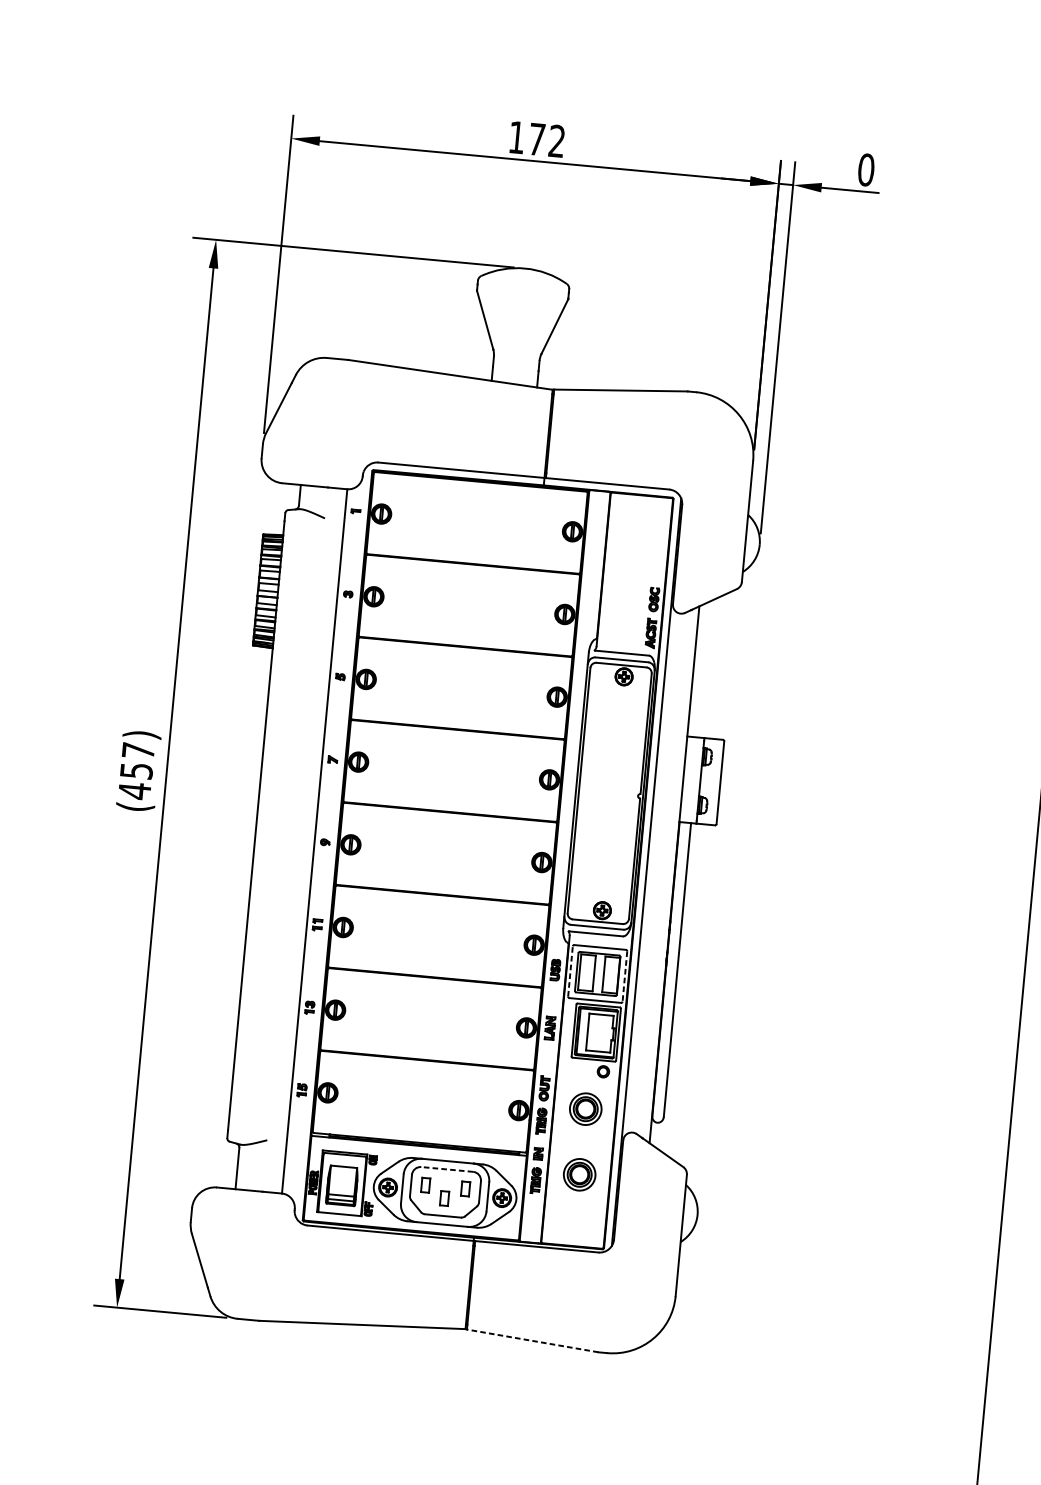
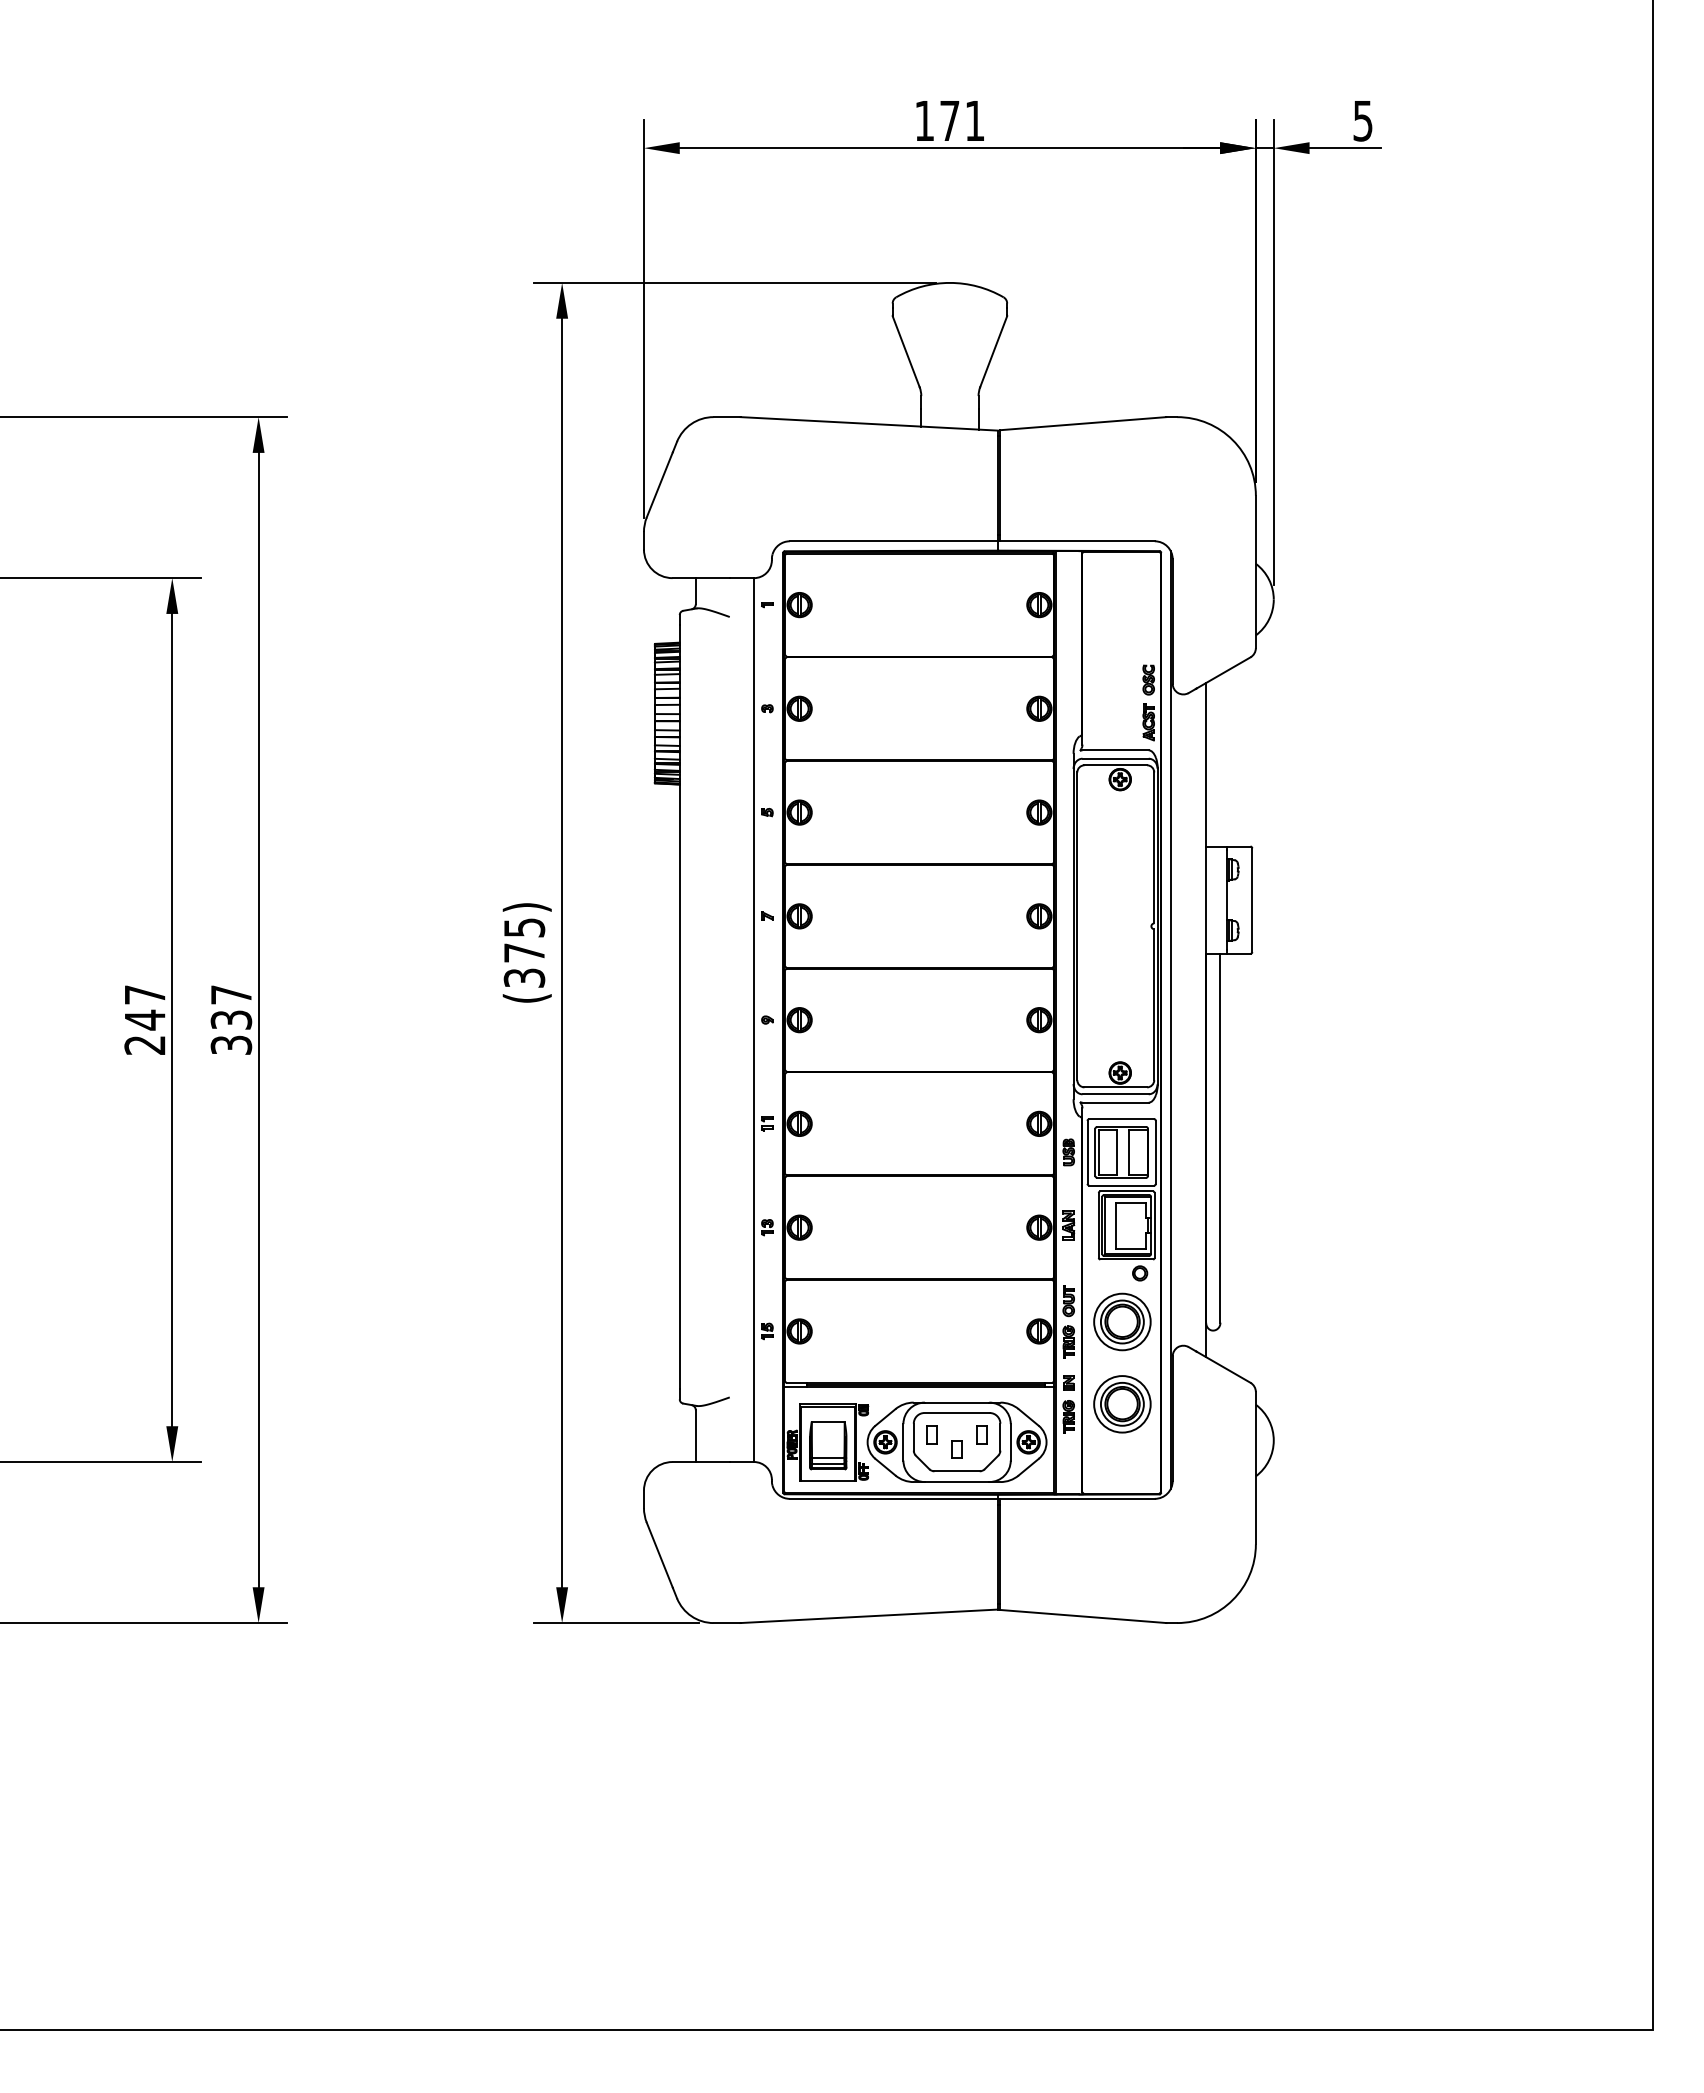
text: (556, 140) -> (974, 120), 172 -> 171
text: (866, 169) -> (1363, 120), 0 -> 5
text: (136, 771) -> (524, 953), (457) -> (375)
line: (570, 970) -> (1087, 1151), dashed -> solid
line: (624, 976) -> (1155, 1152), dashed -> solid
part: (585, 1108) -> (1122, 1321), size x1.43
line: (447, 1169) -> (957, 1413), dashed -> solid
part: (579, 1174) -> (1122, 1404), size x1.43
line: (532, 1340) -> (1082, 1616), dashed -> solid

